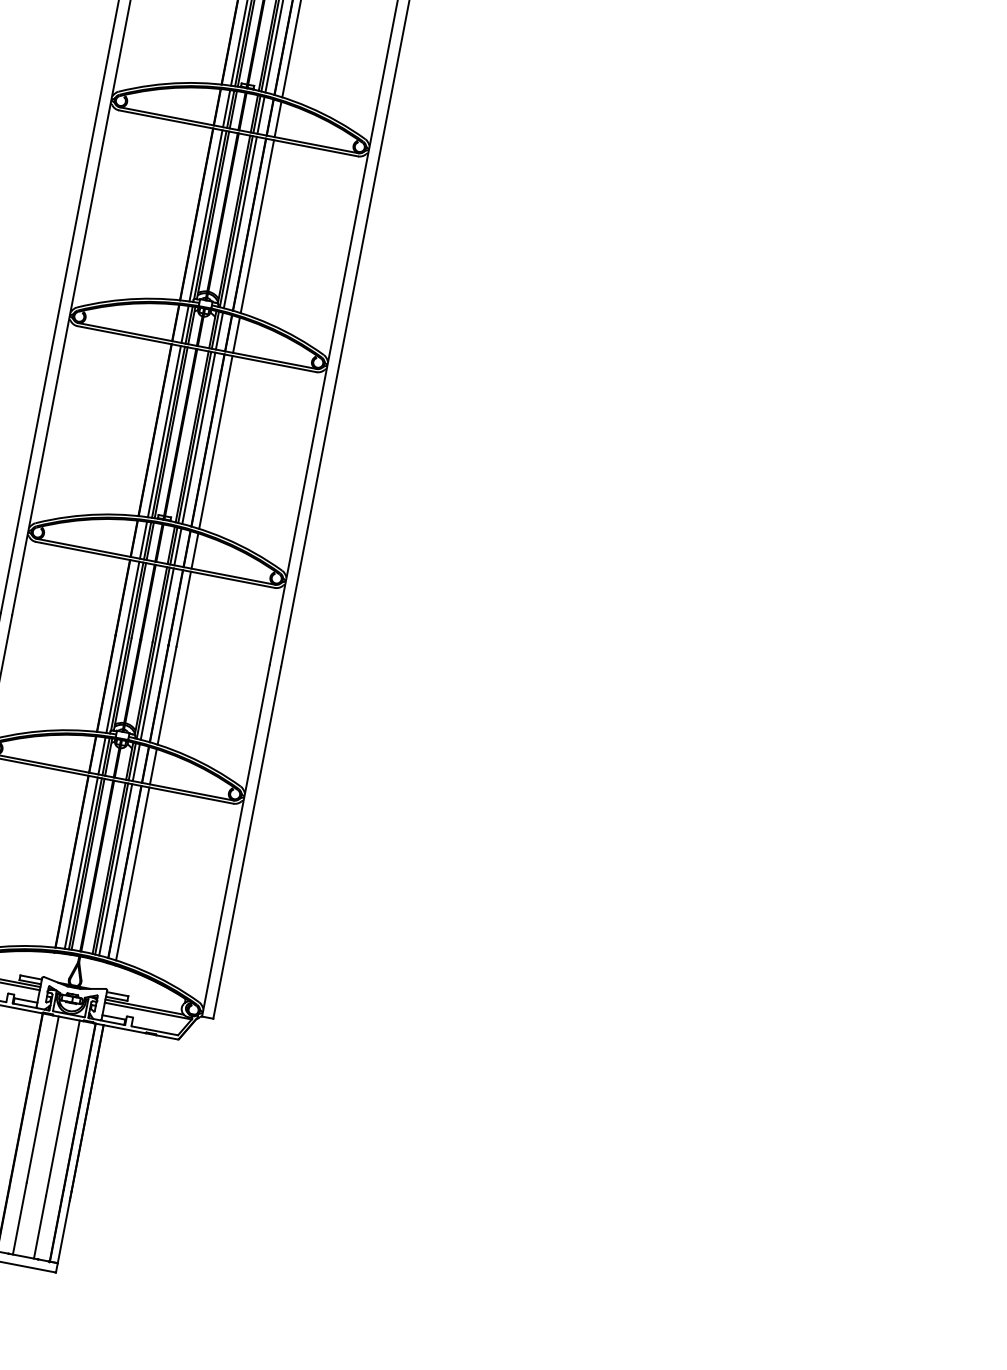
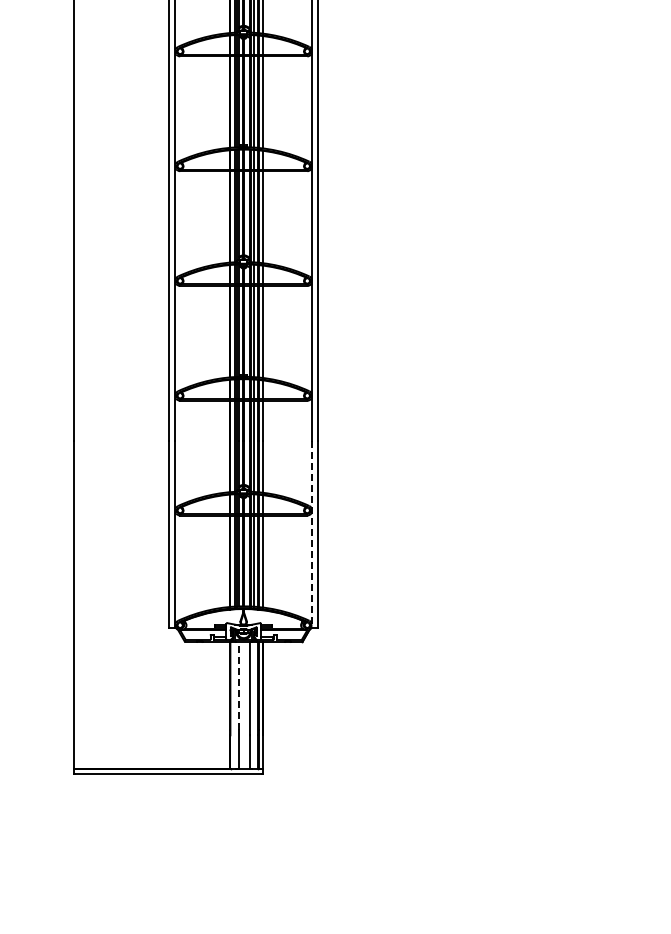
line: (236, 841) -> (312, 534), solid -> dashed
line: (42, 1098) -> (238, 685), solid -> dashed

